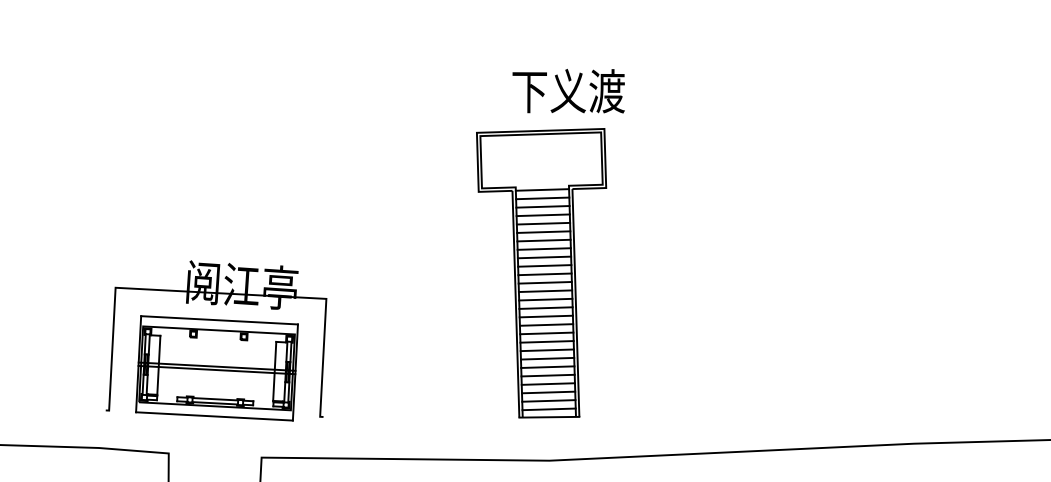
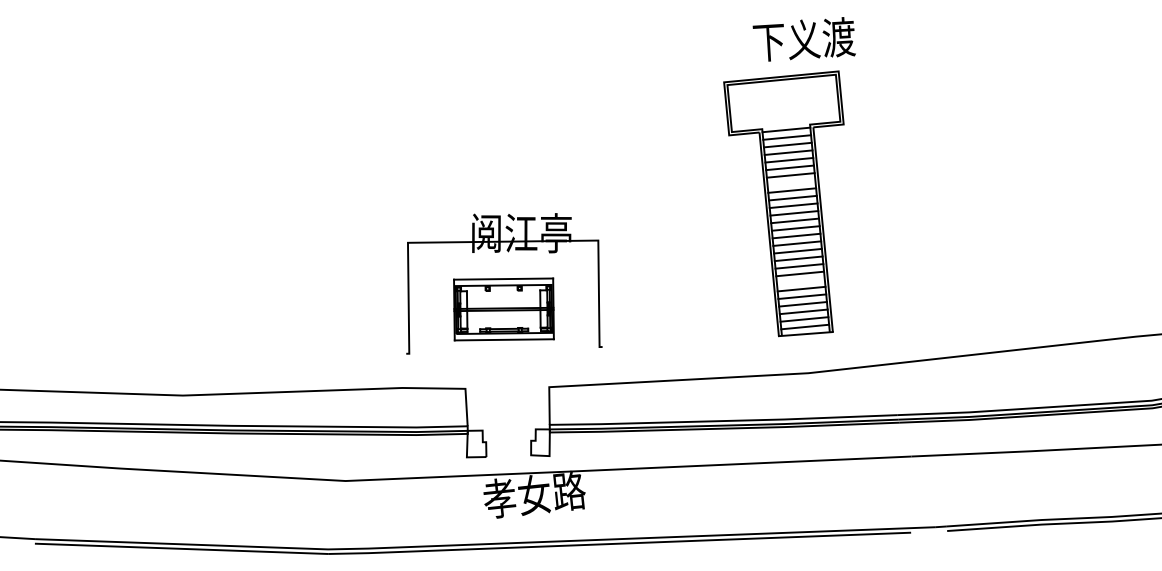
line: (544, 248) -> (791, 182), removed
line: (547, 358) -> (800, 281), removed
part: (216, 368) -> (503, 309), size x0.7

